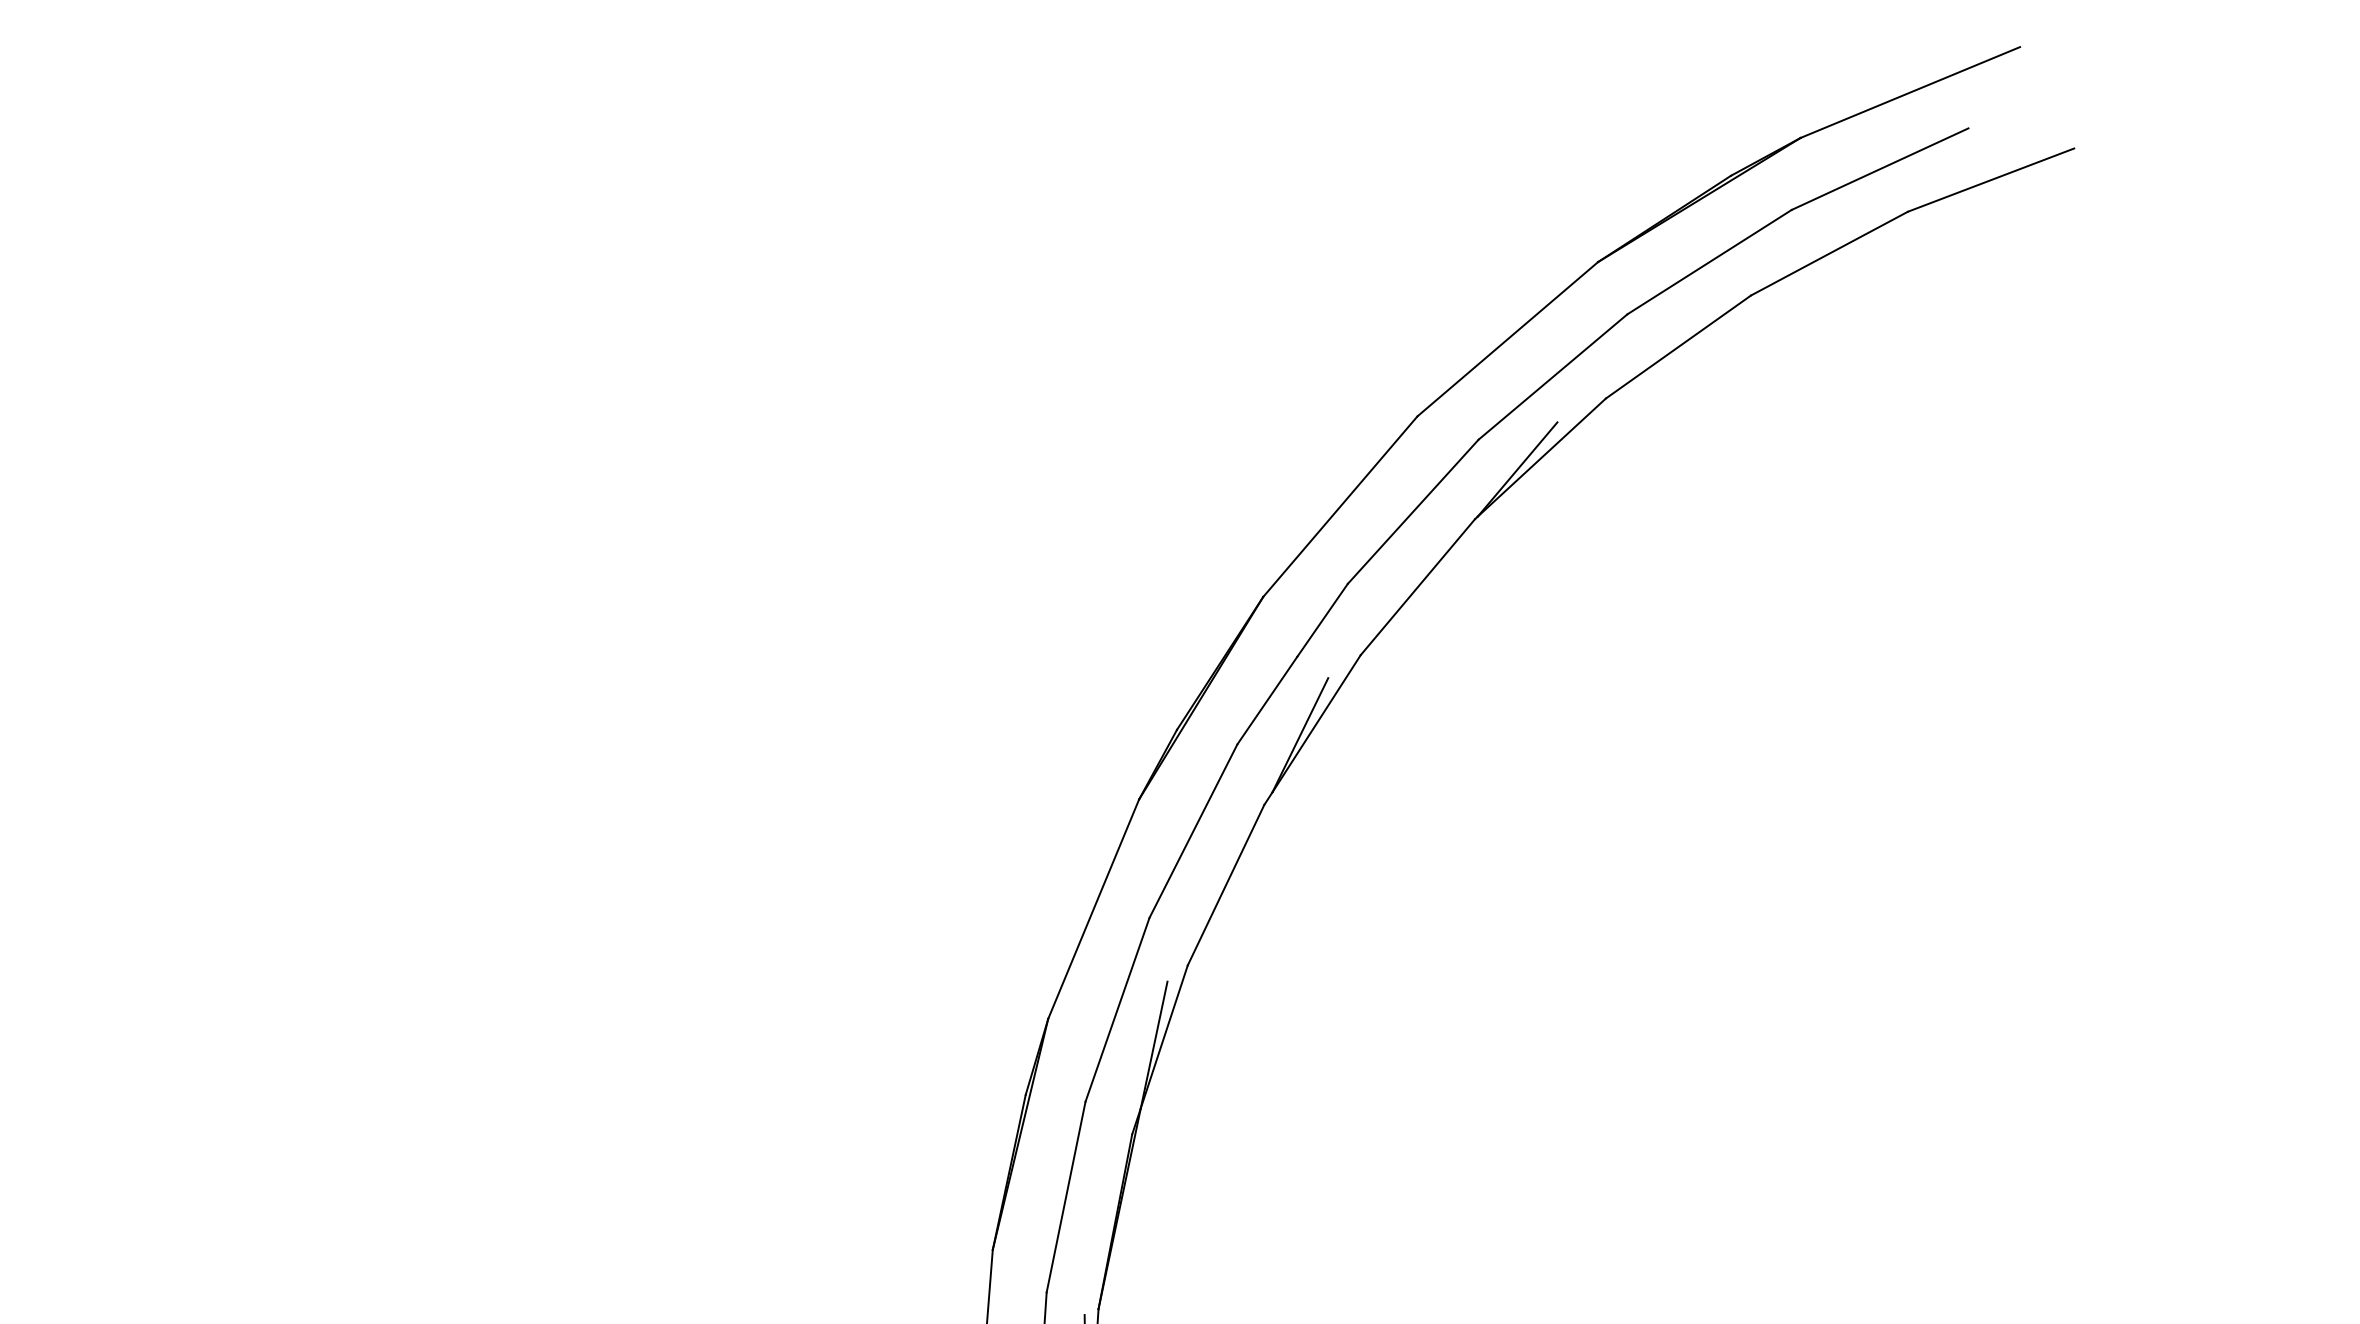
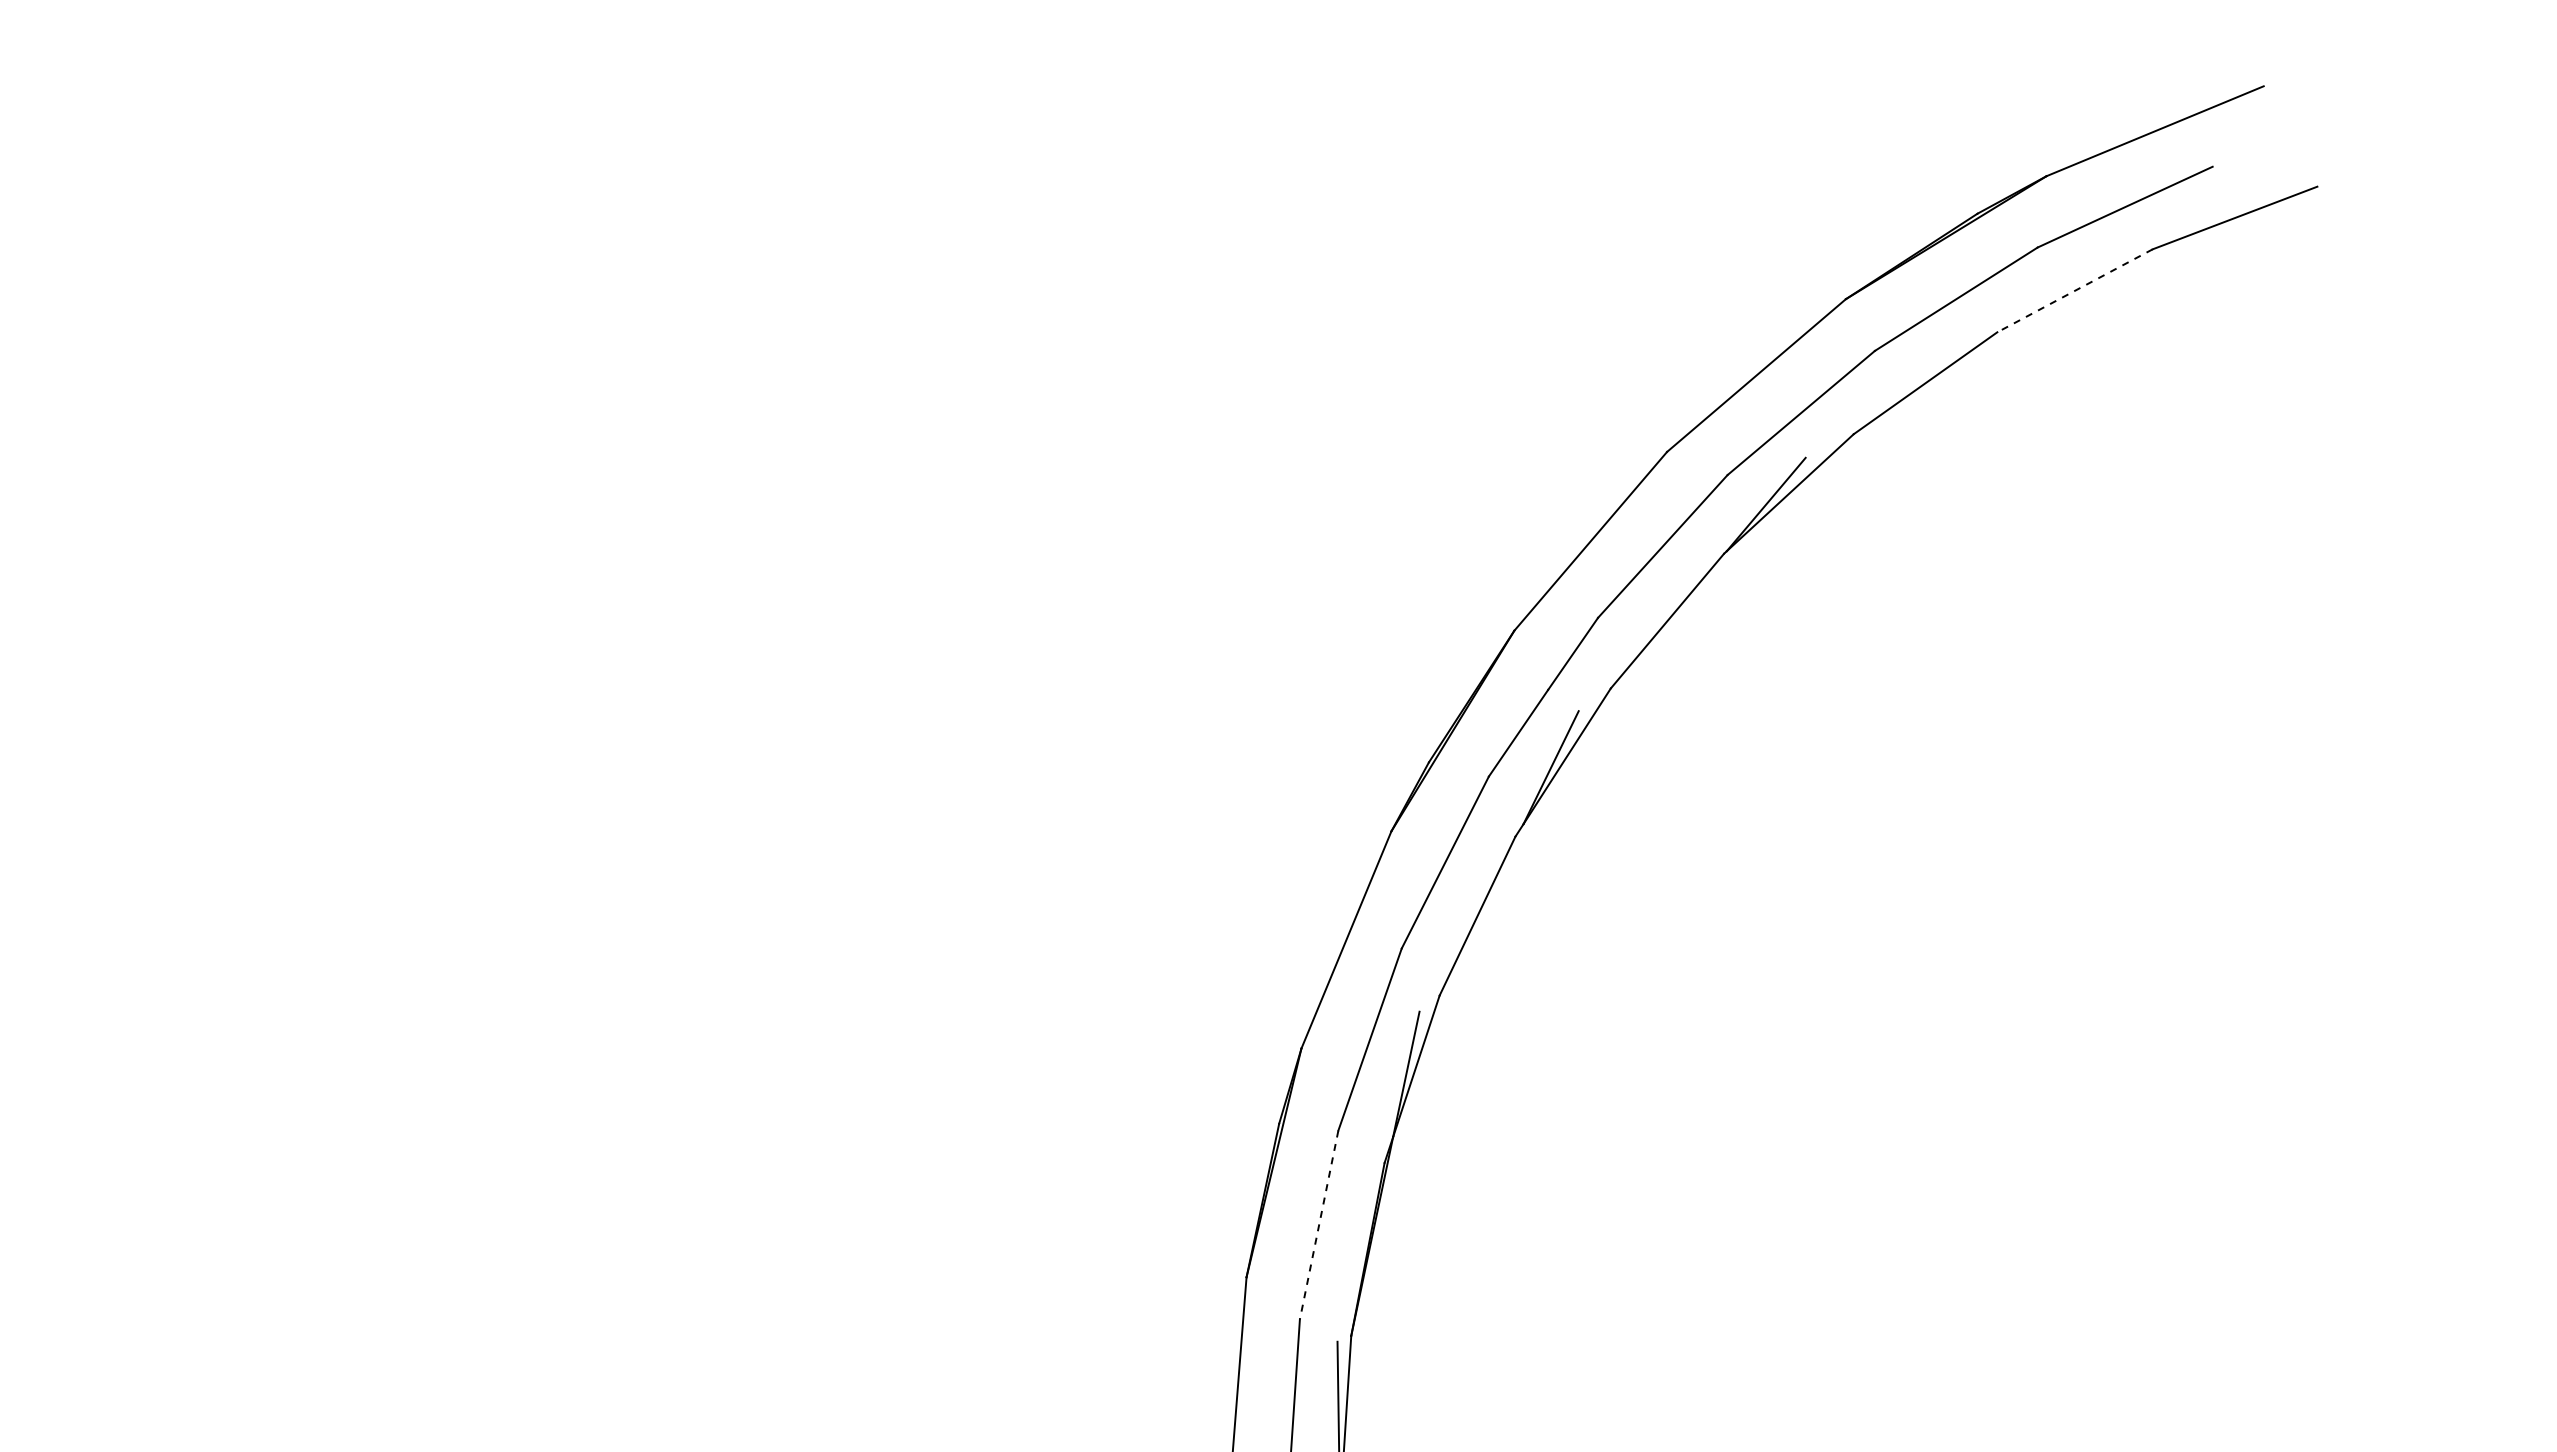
line: (1828, 254) -> (2074, 291), solid -> dashed
line: (1066, 1197) -> (1319, 1225), solid -> dashed

